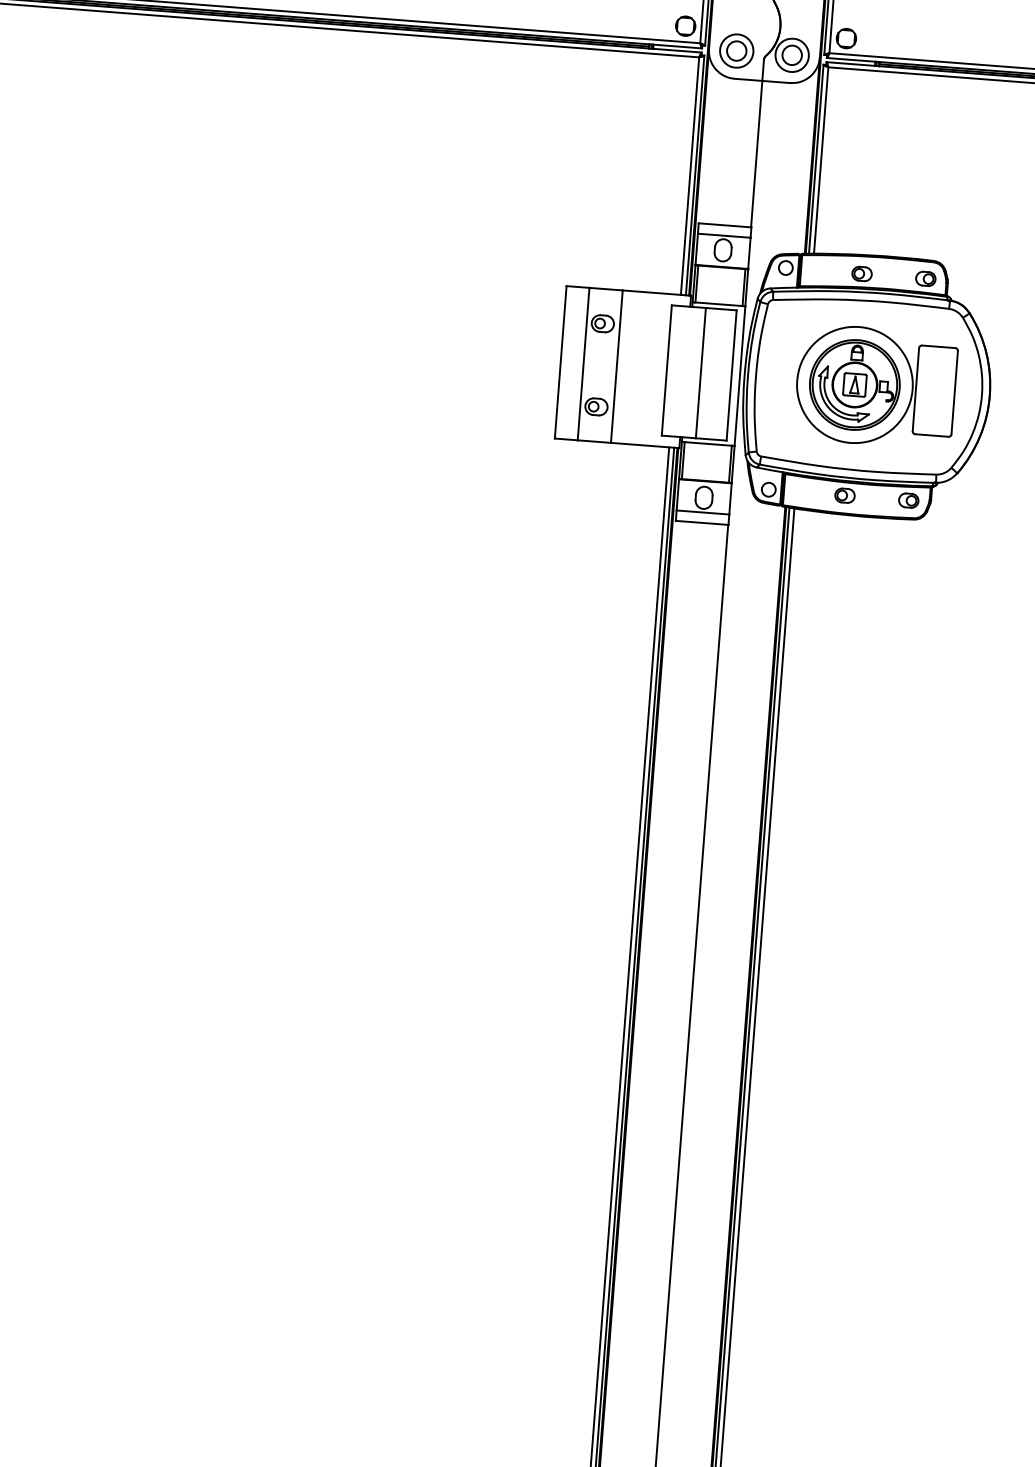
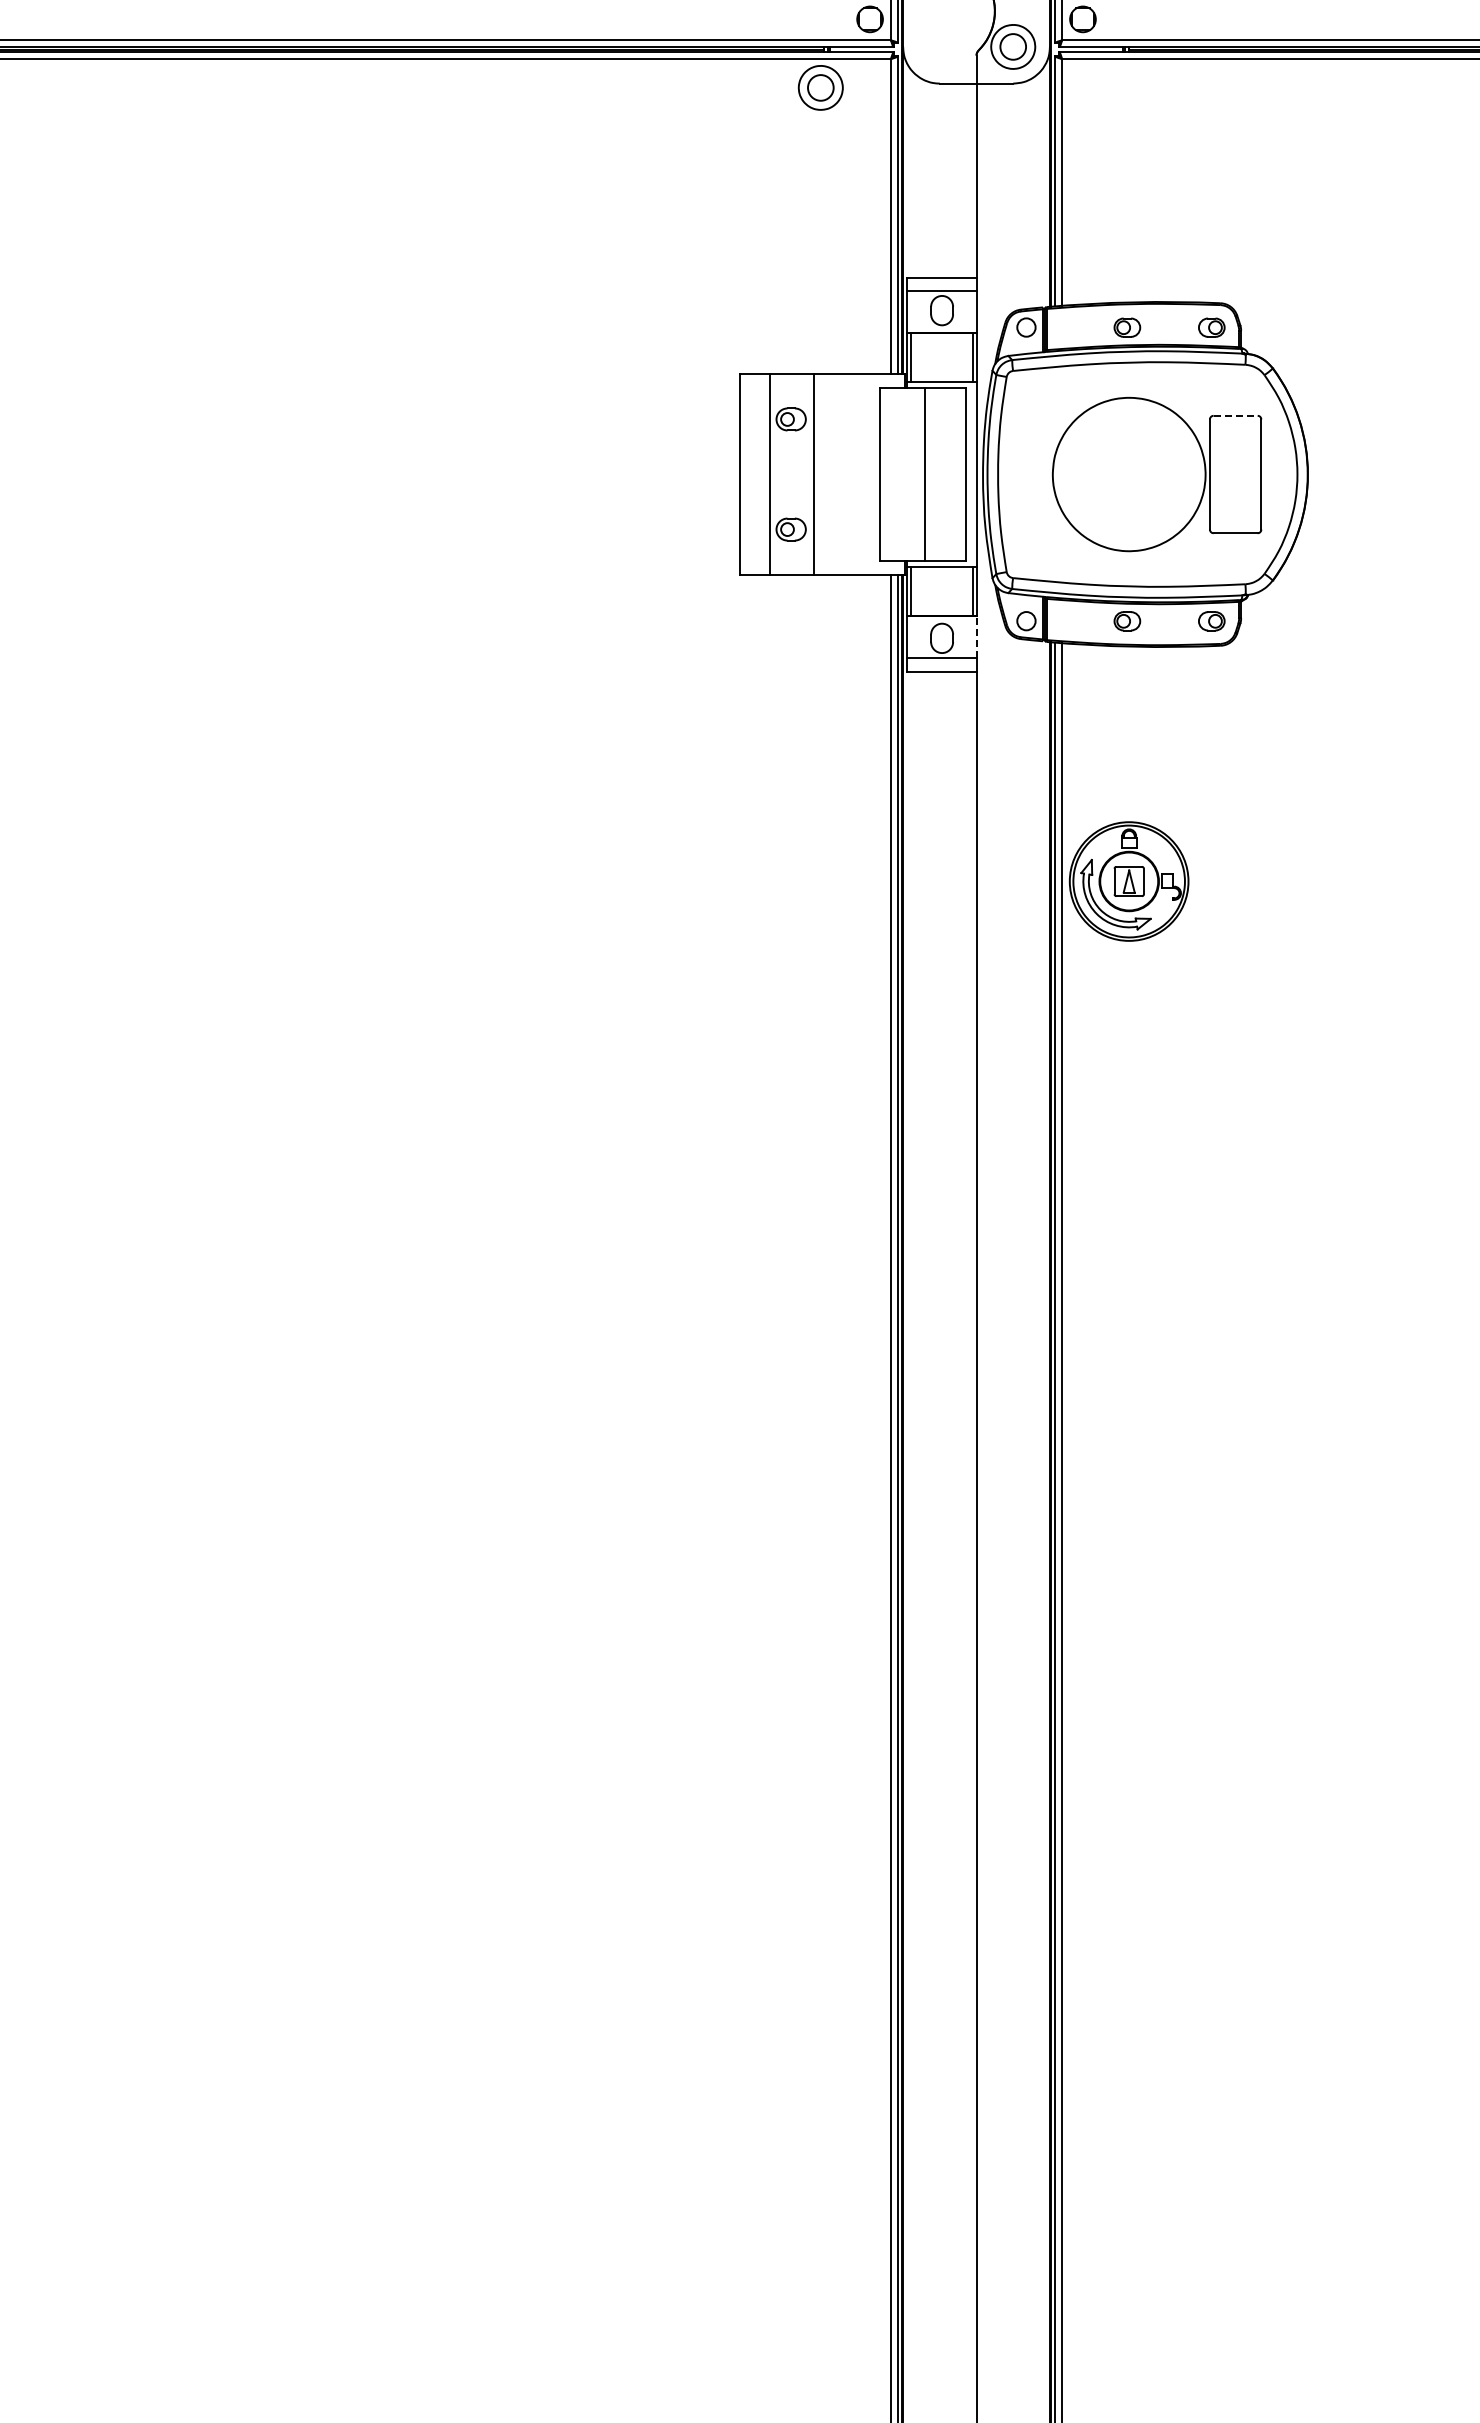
part: (736, 50) -> (820, 87), moved
line: (939, 346) -> (1236, 415), solid -> dashed
part: (854, 384) -> (1128, 881), moved
line: (730, 499) -> (976, 637), solid -> dashed

